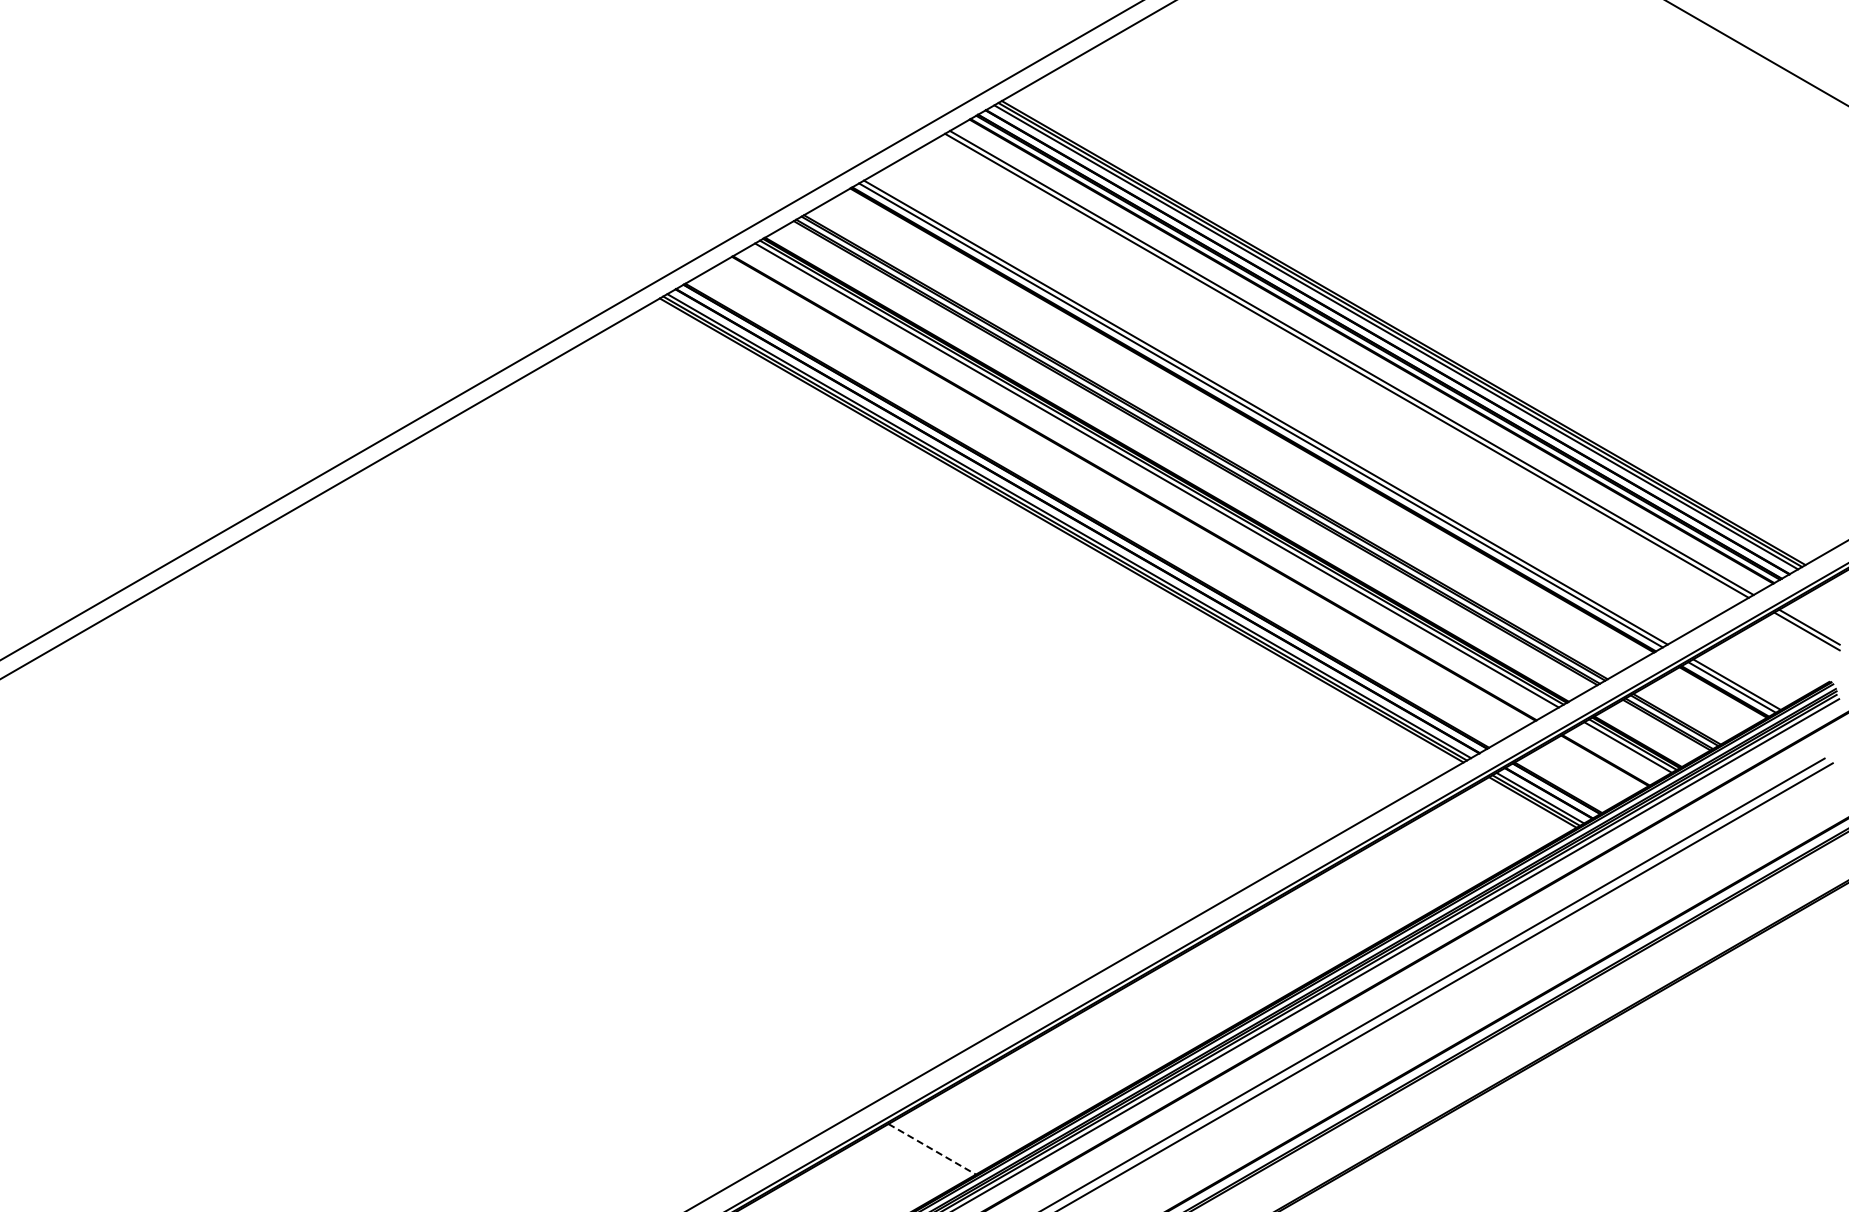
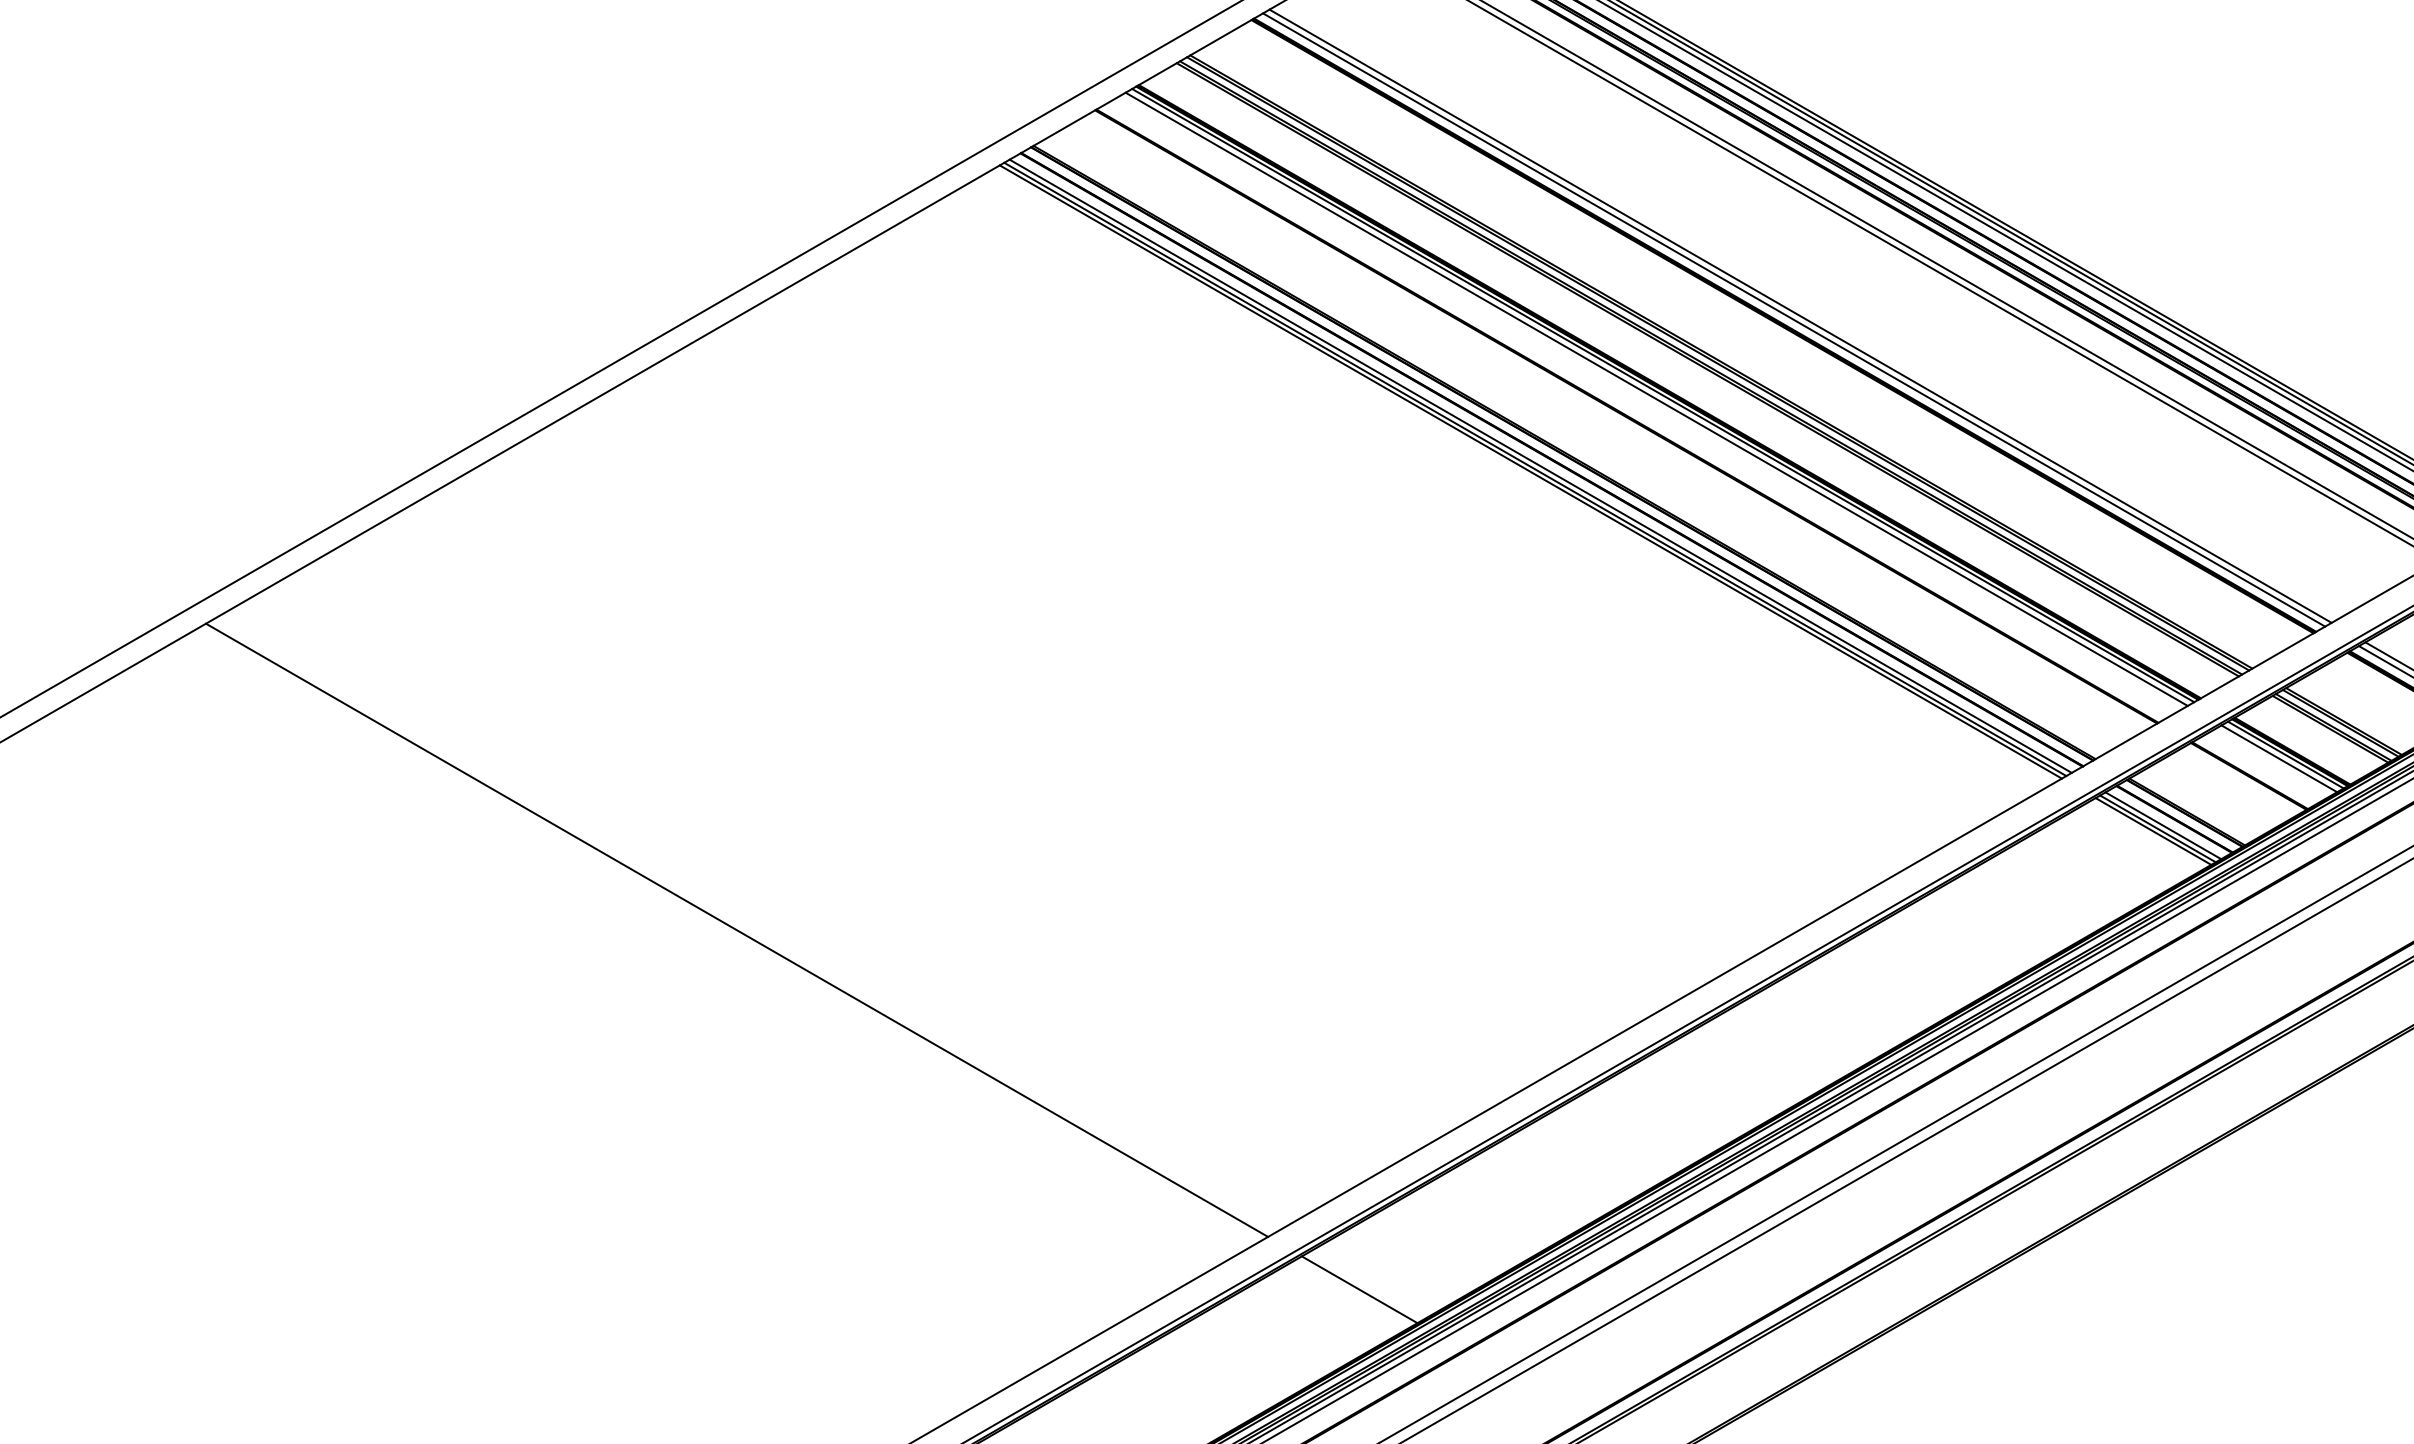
line: (460, 877) -> (736, 930), added
line: (932, 1149) -> (1360, 1290), dashed -> solid

